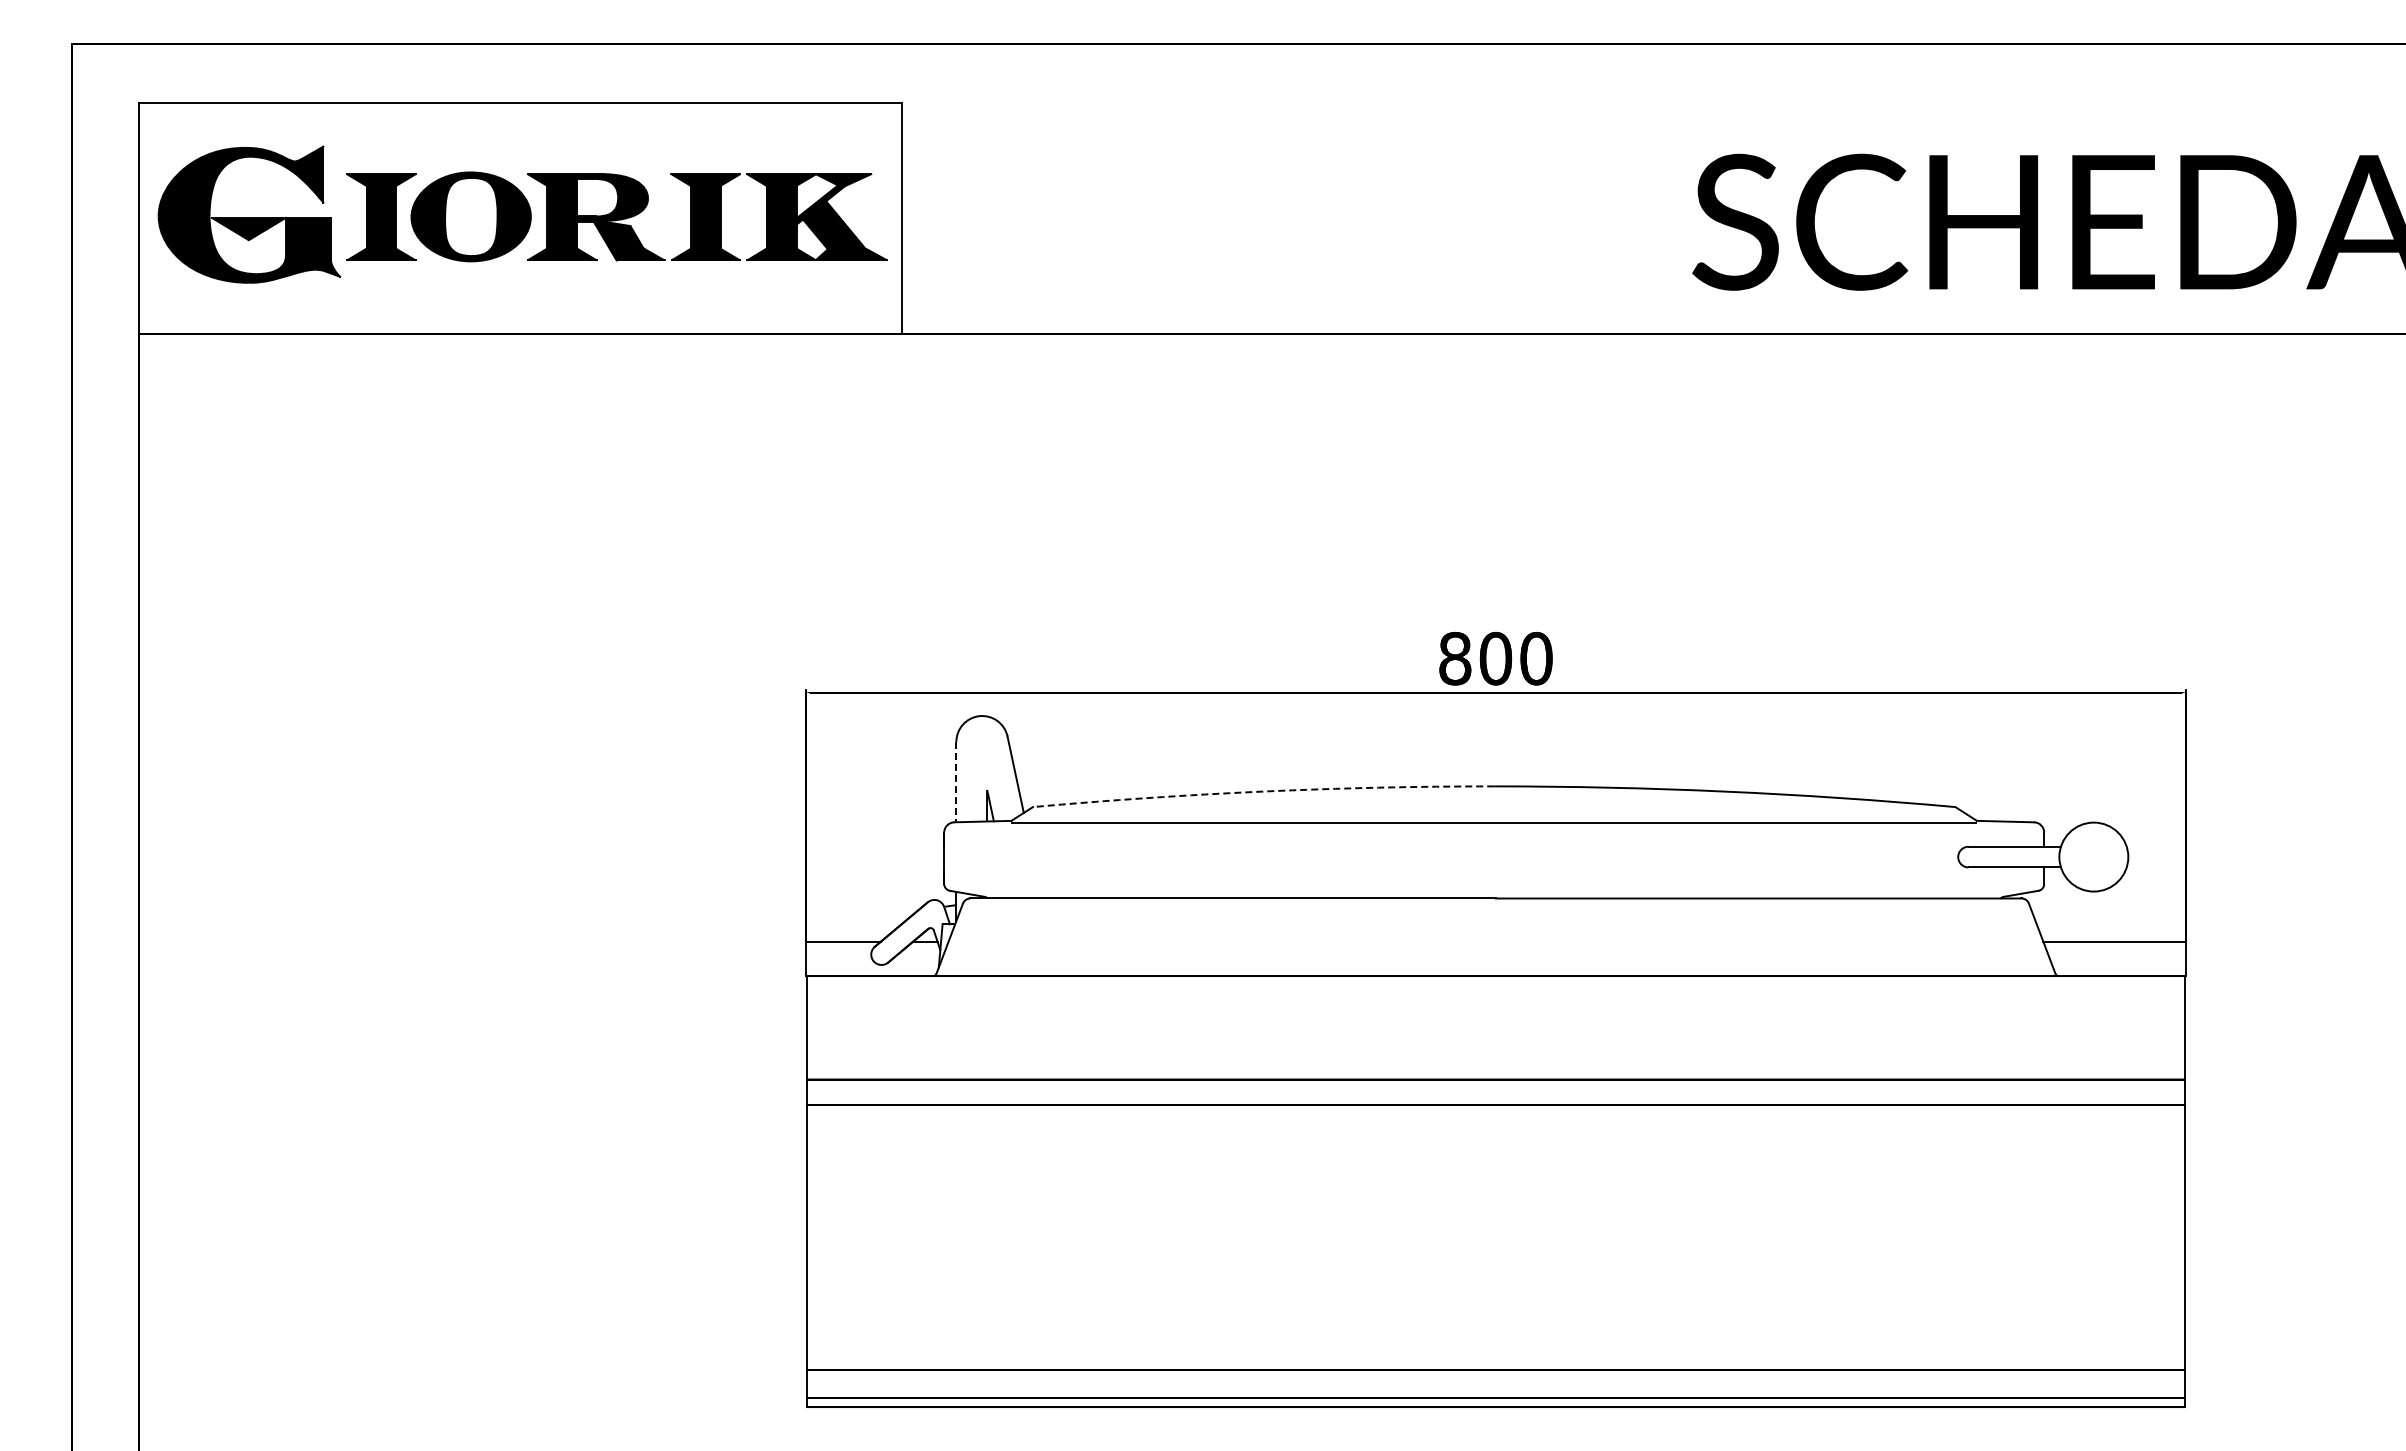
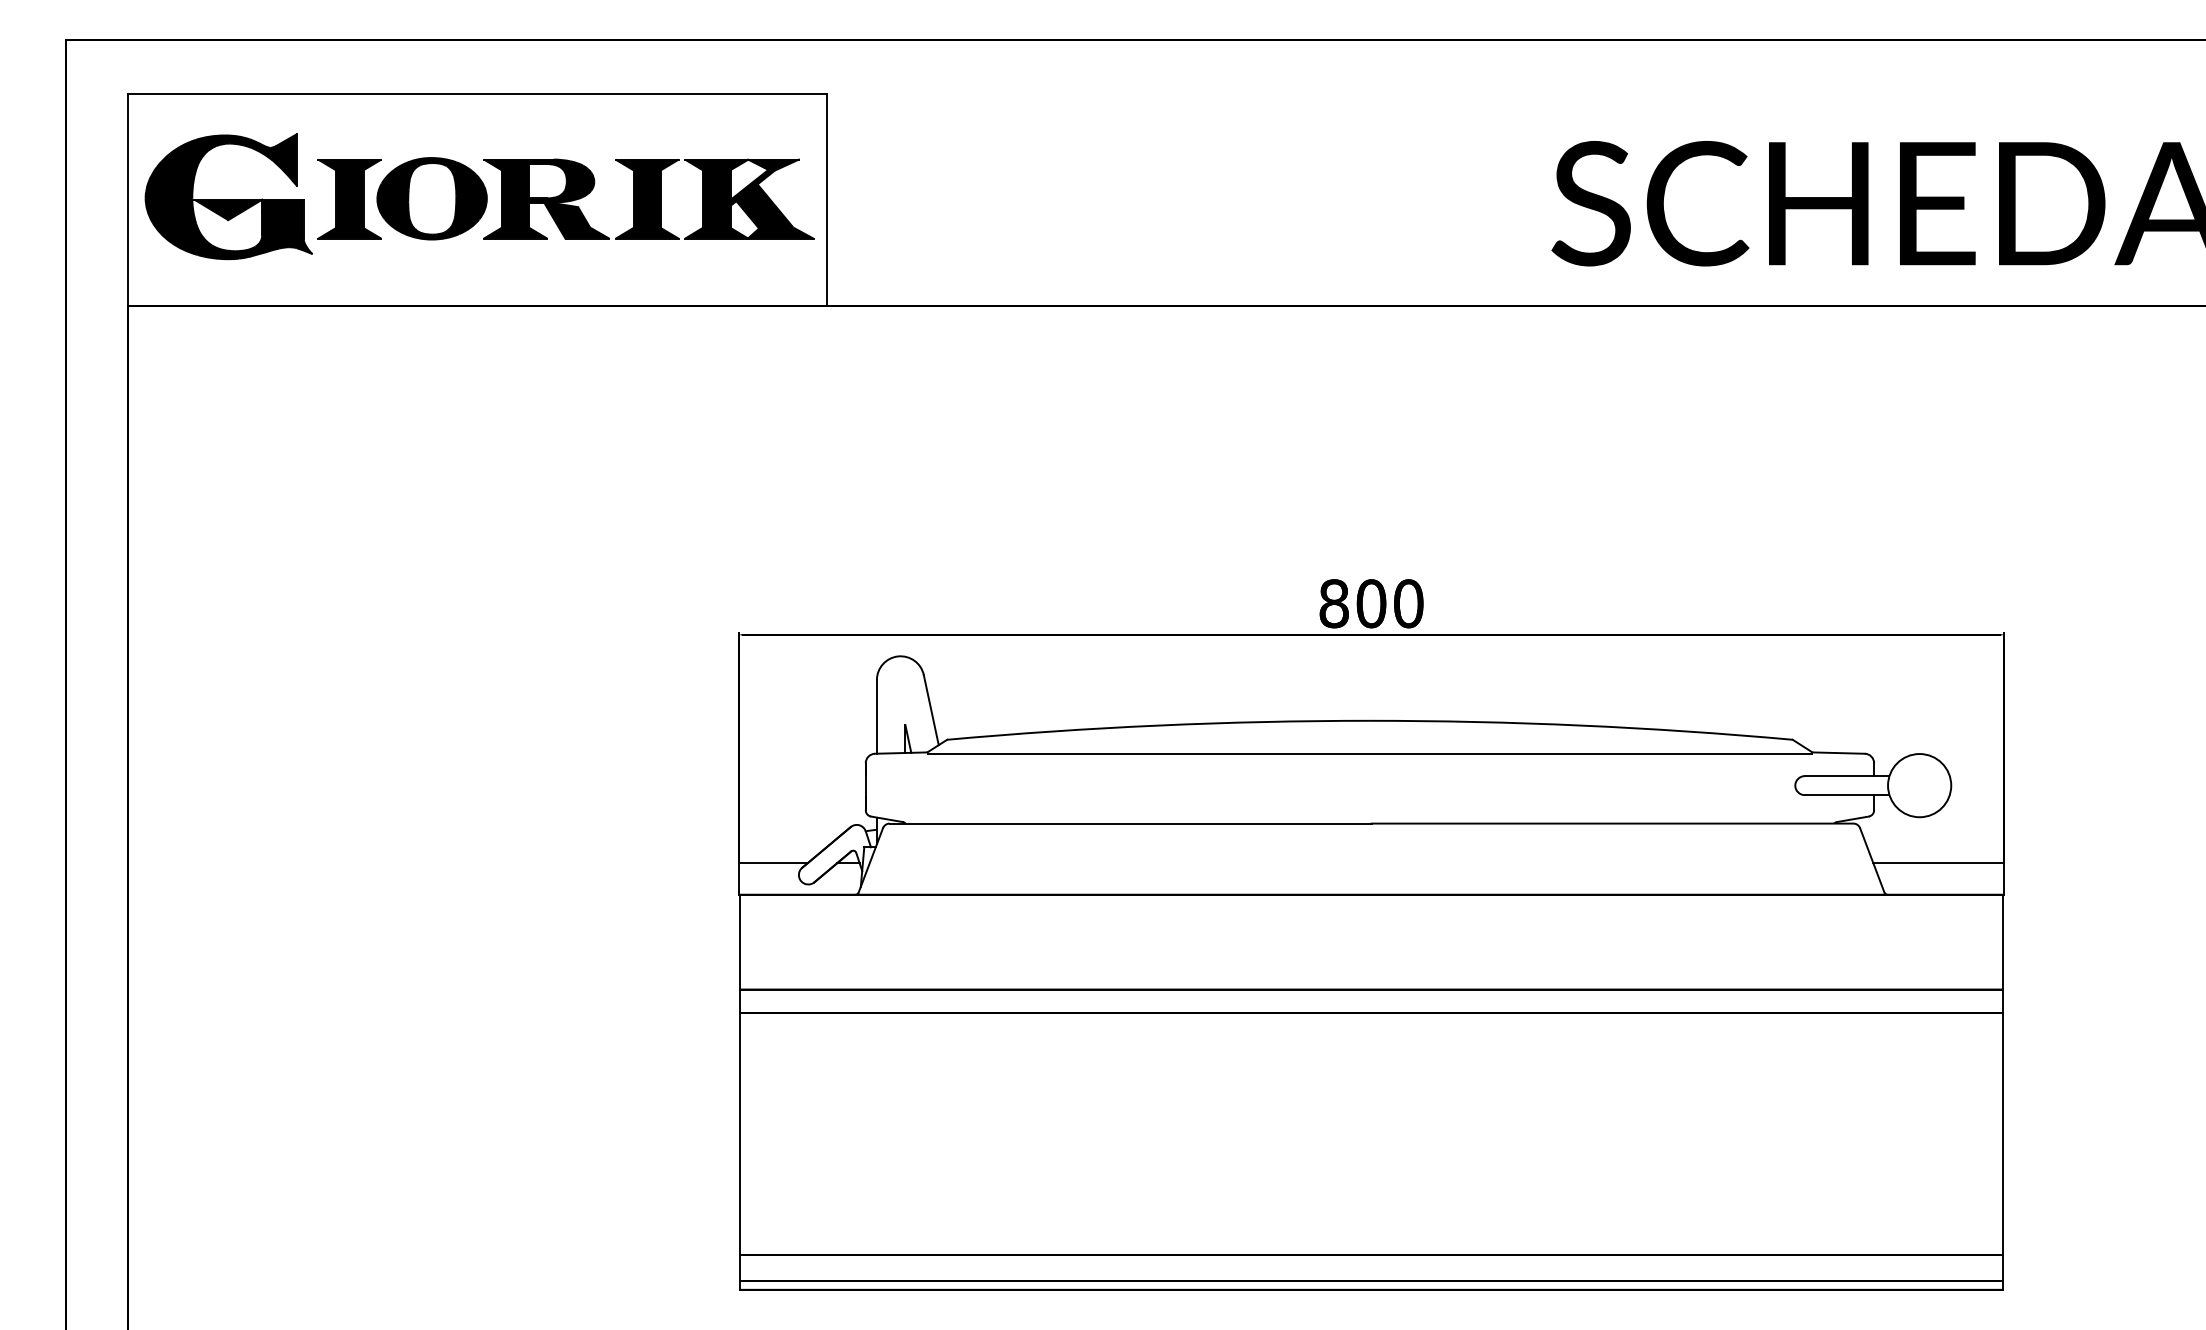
line: (956, 782) -> (877, 717), dashed -> solid
arc: (1263, 791) -> (1158, 725), dashed -> solid

